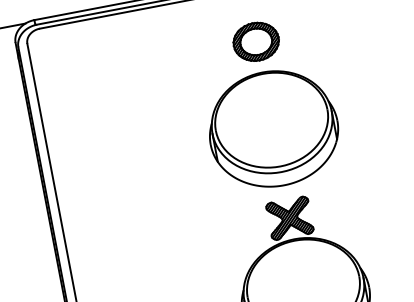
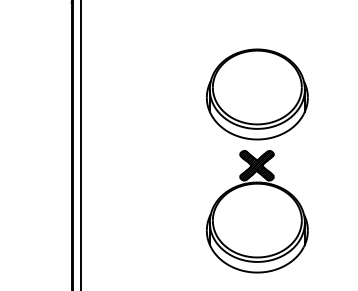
part: (255, 41) -> (256, 24), removed

